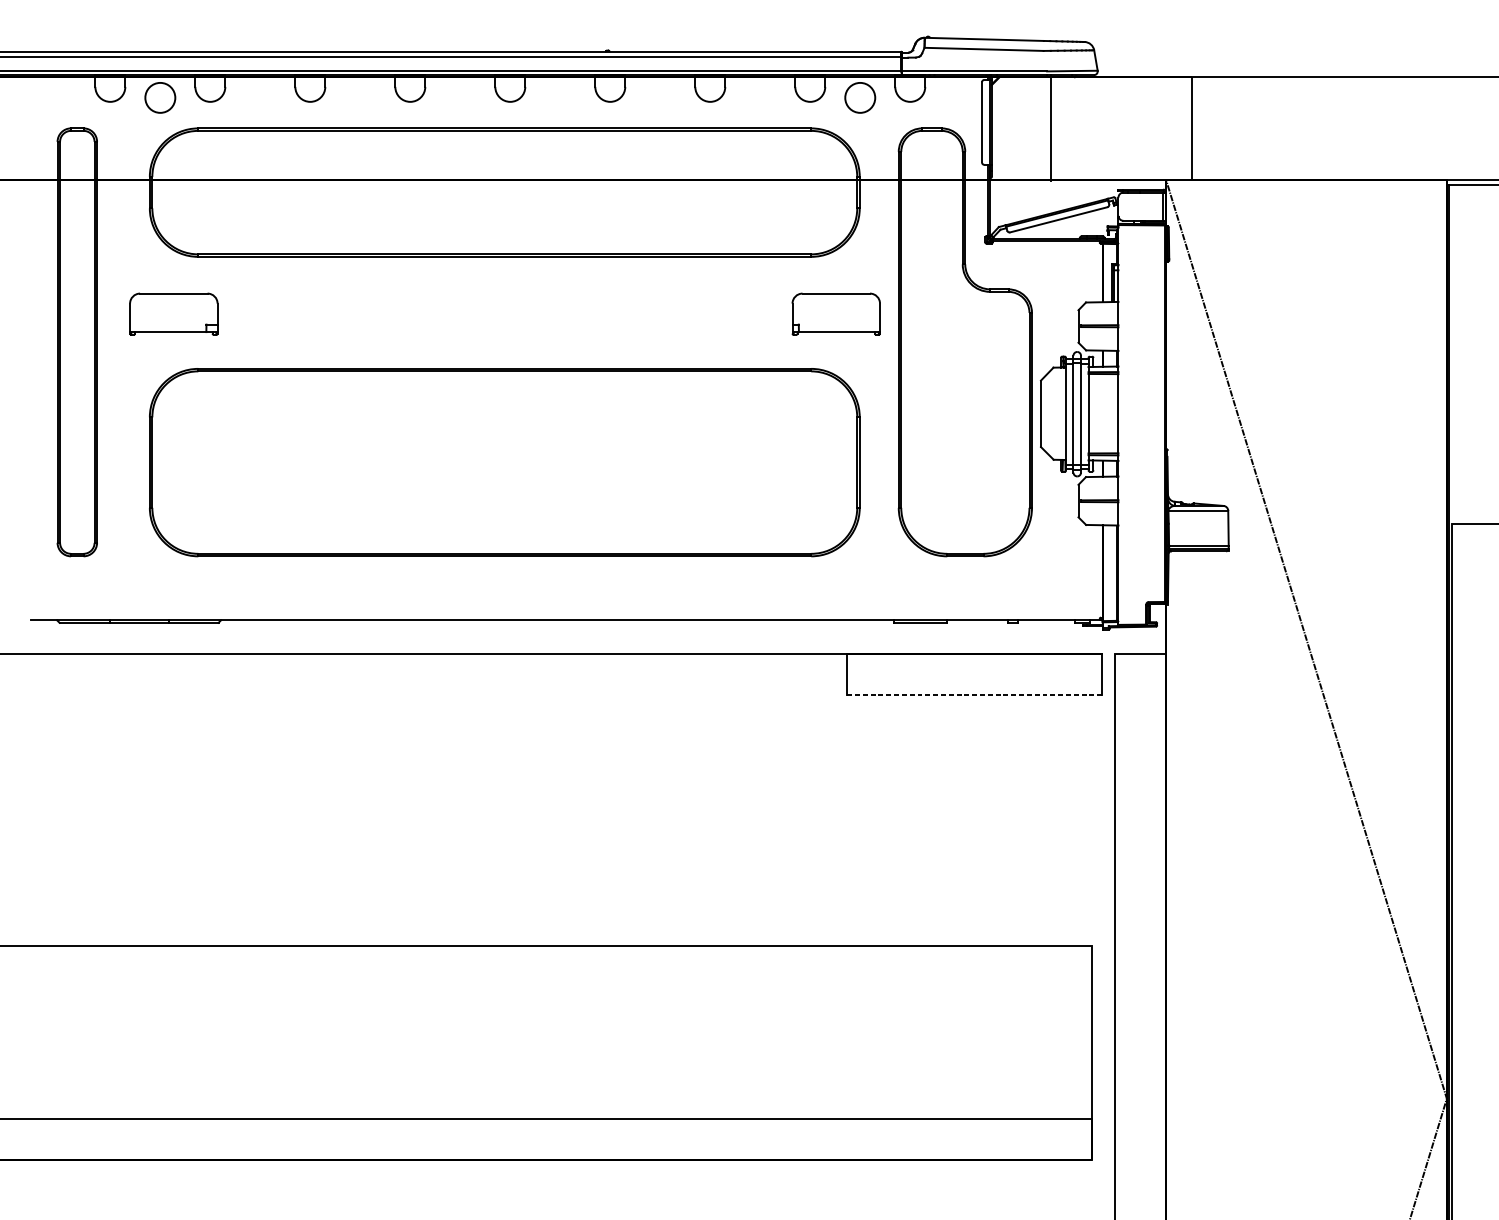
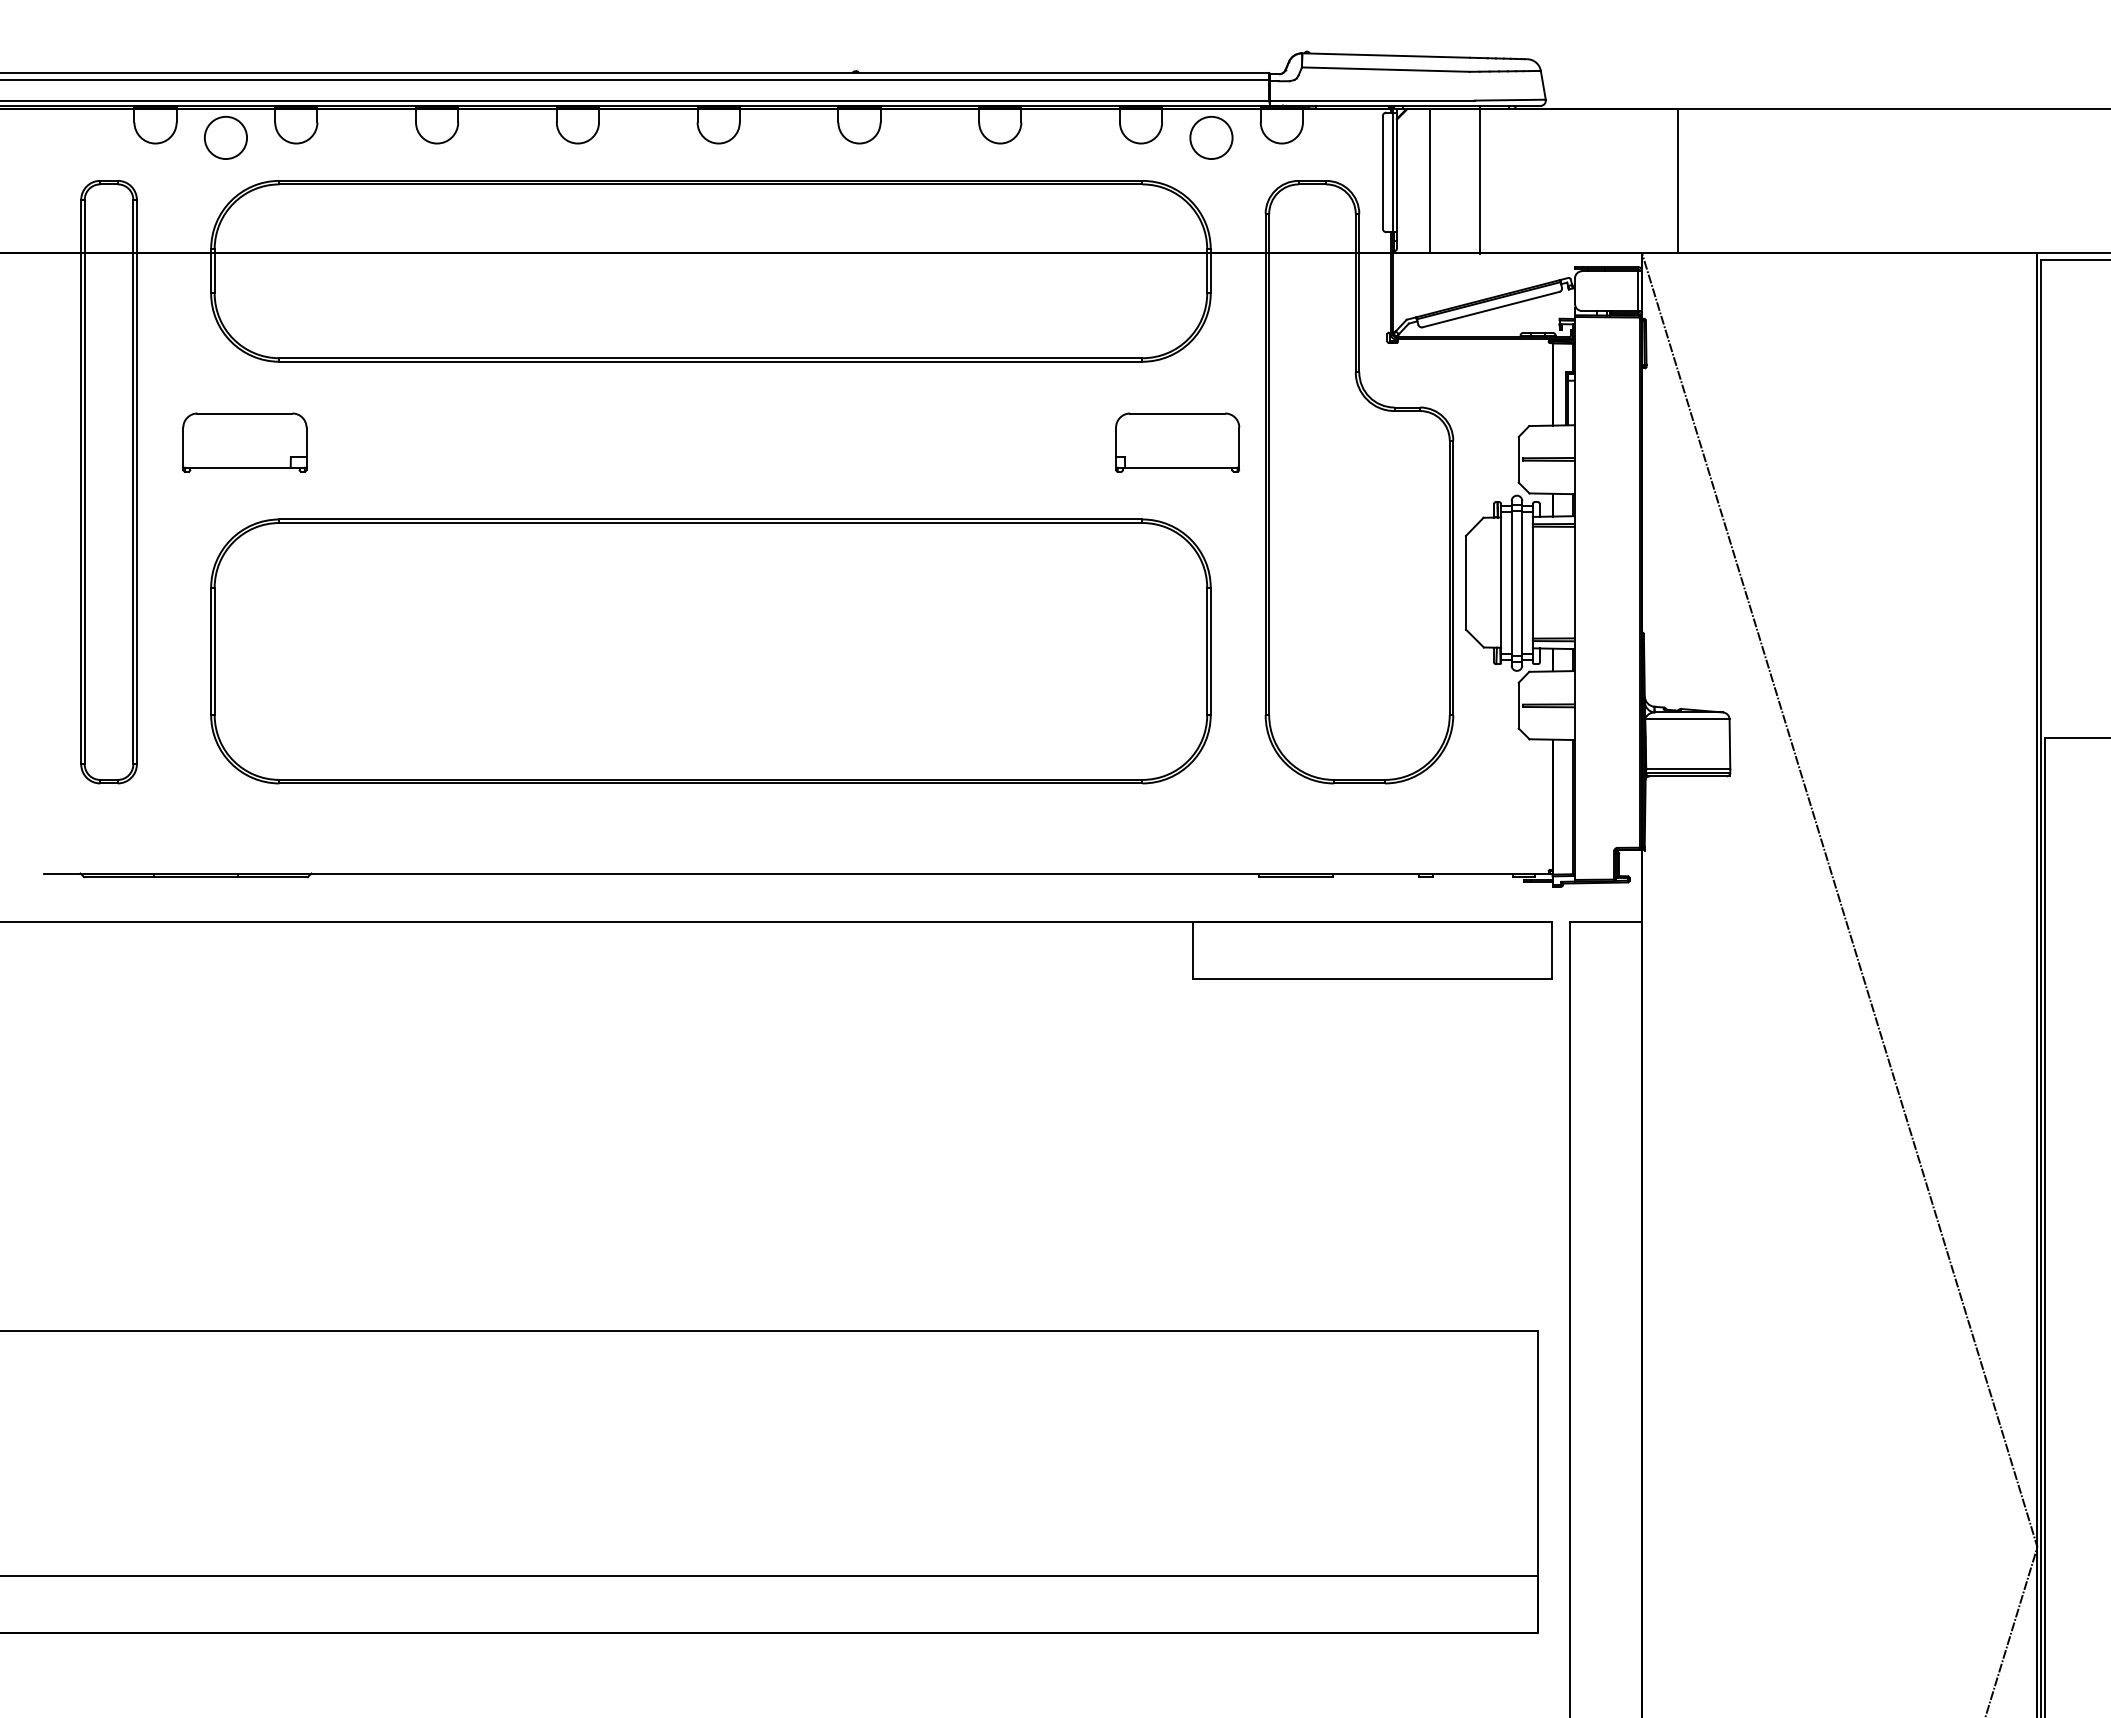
line: (1015, 128) -> (1429, 180), added
line: (974, 695) -> (1372, 979), dashed -> solid

